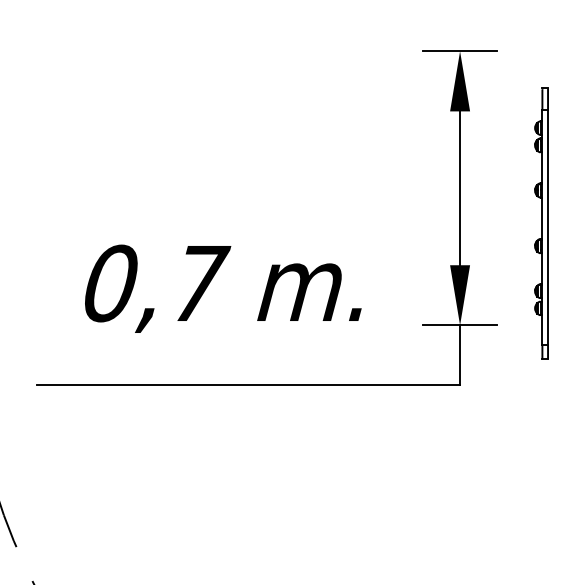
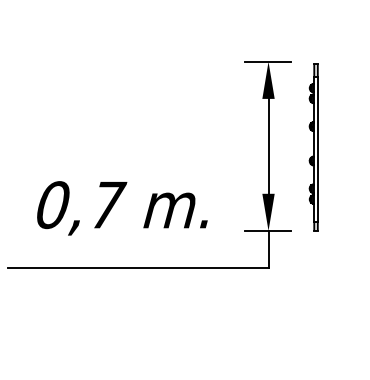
part: (541, 224) -> (313, 147), moved

